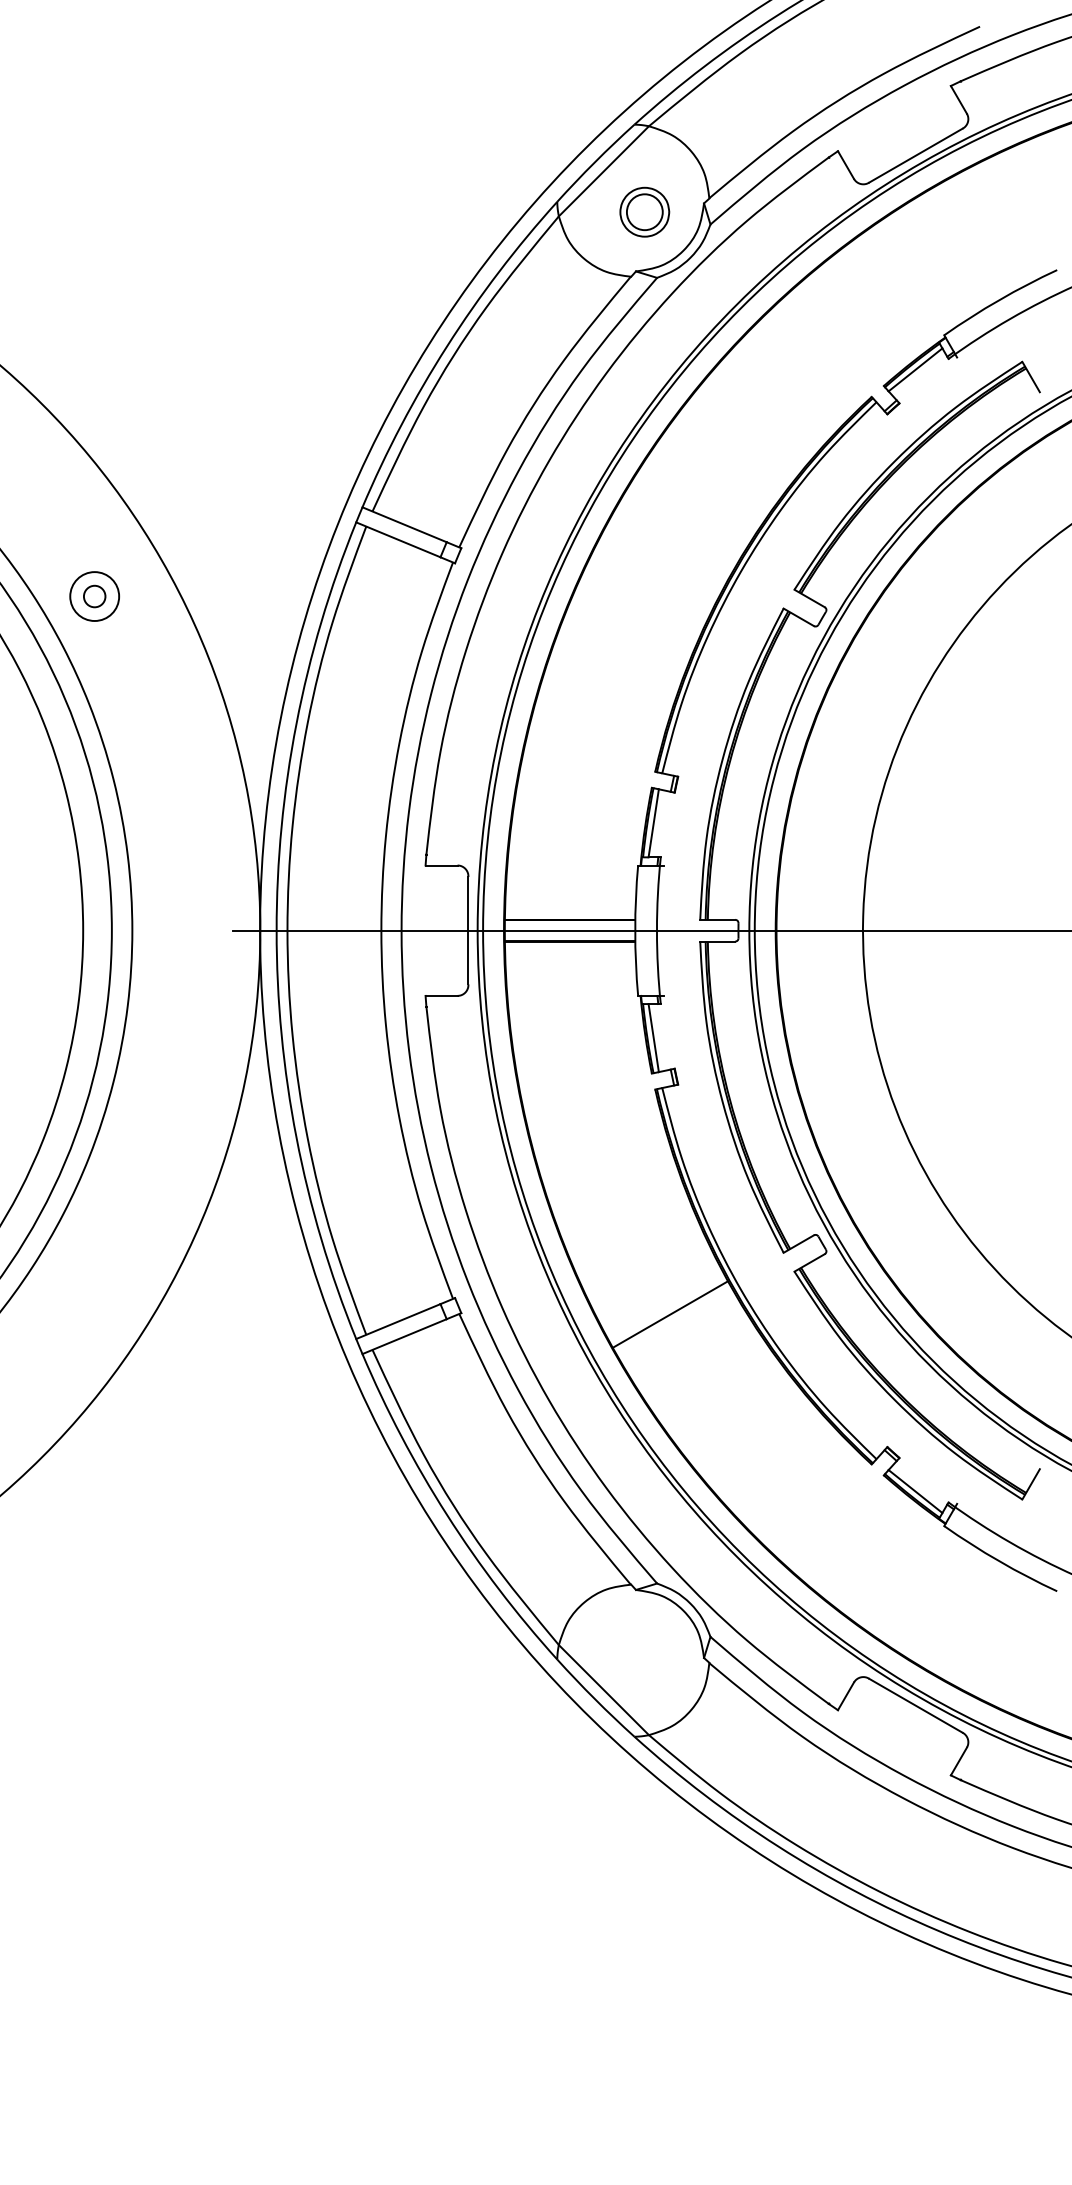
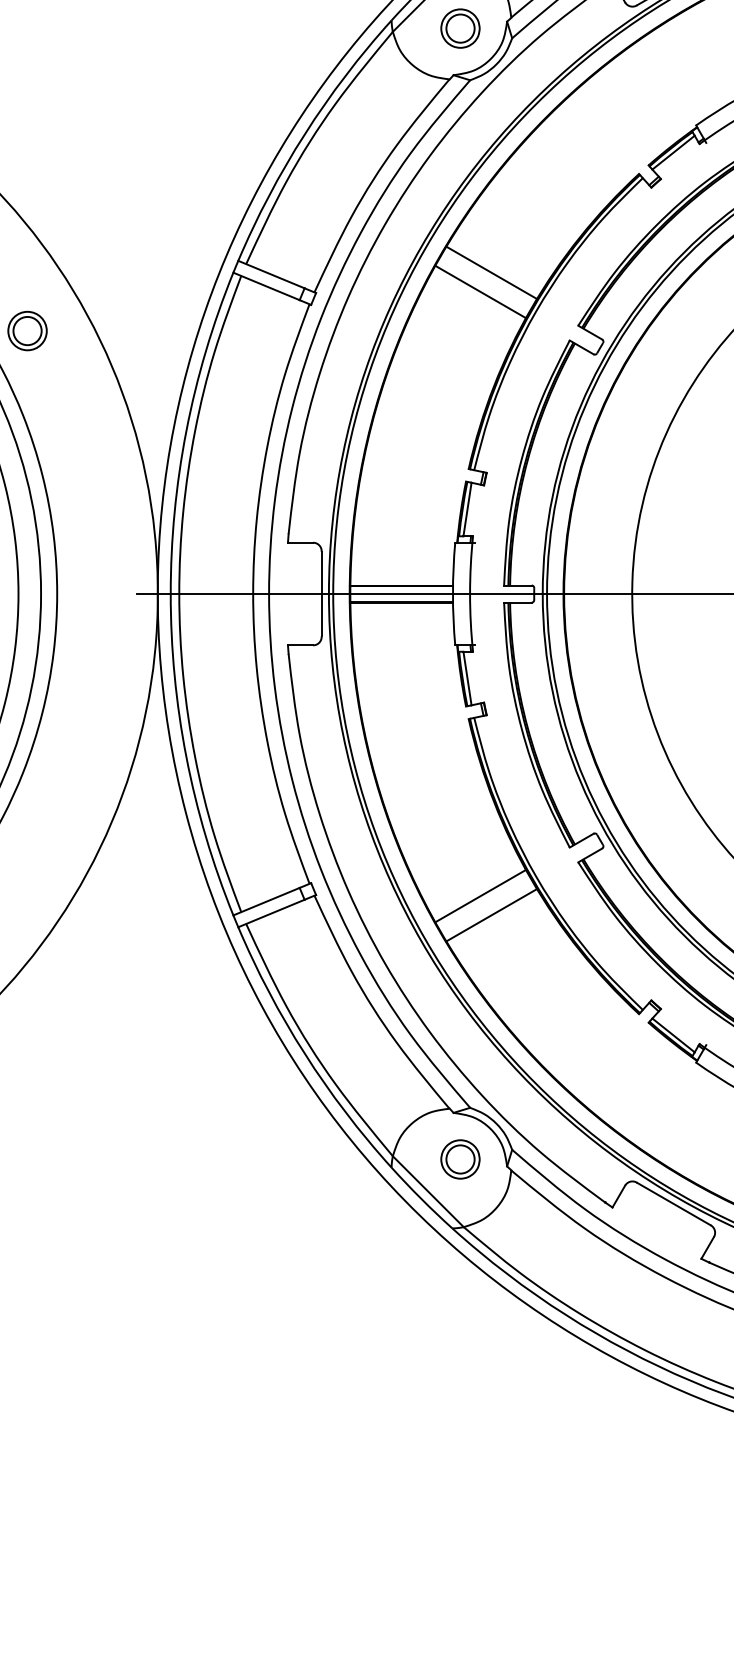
line: (684, 522) -> (491, 272), added
line: (670, 546) -> (480, 291), added
circle: (94, 596) -> (27, 331), size x1.67
line: (684, 1338) -> (491, 914), added
part: (644, 1648) -> (460, 1158), added

